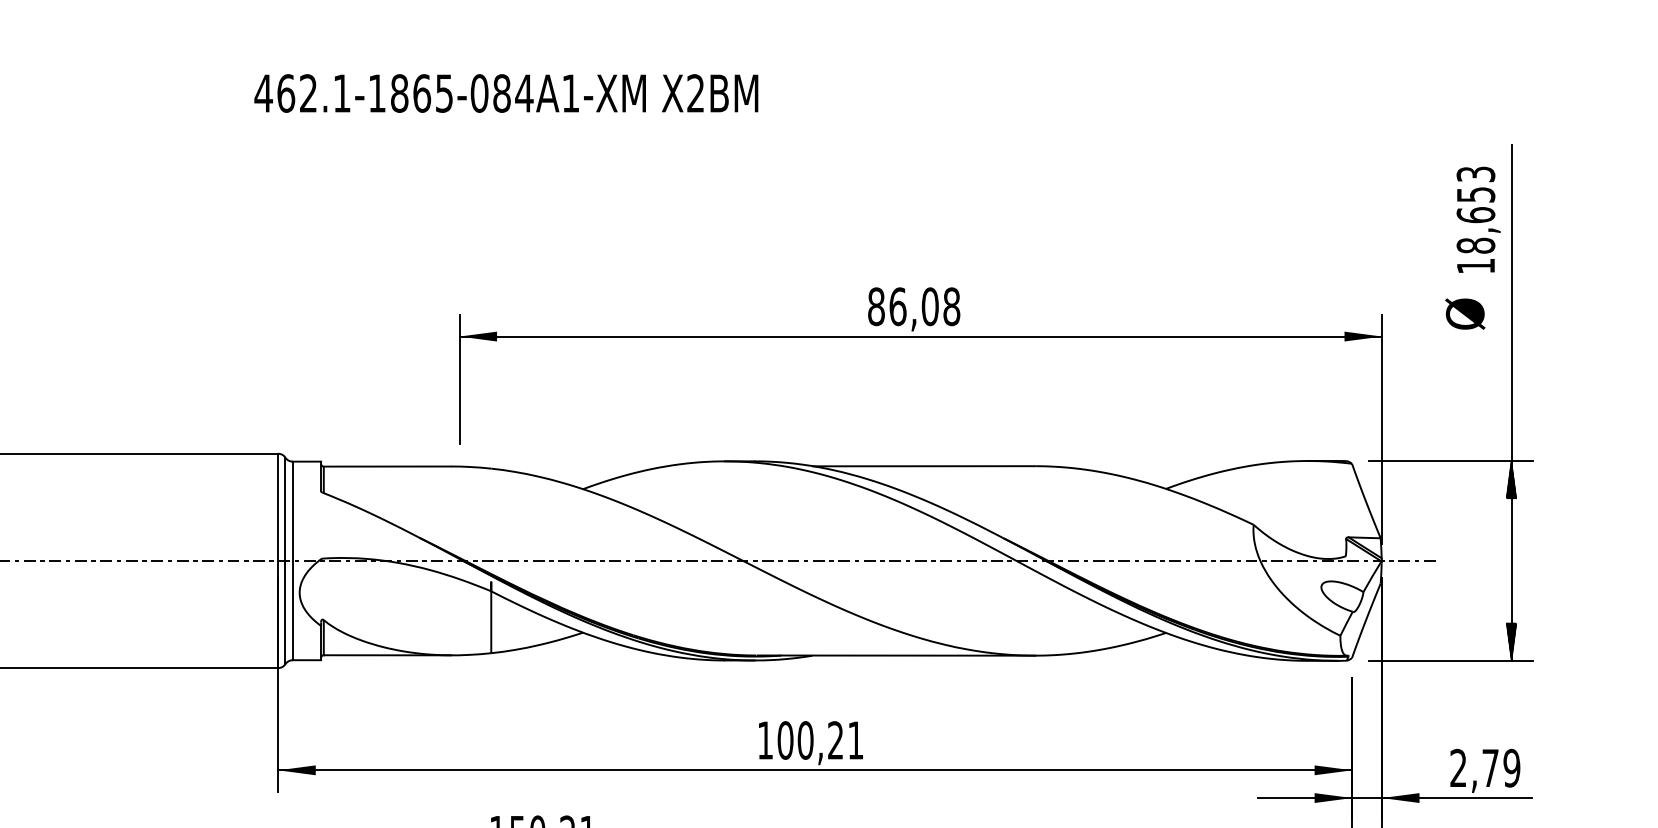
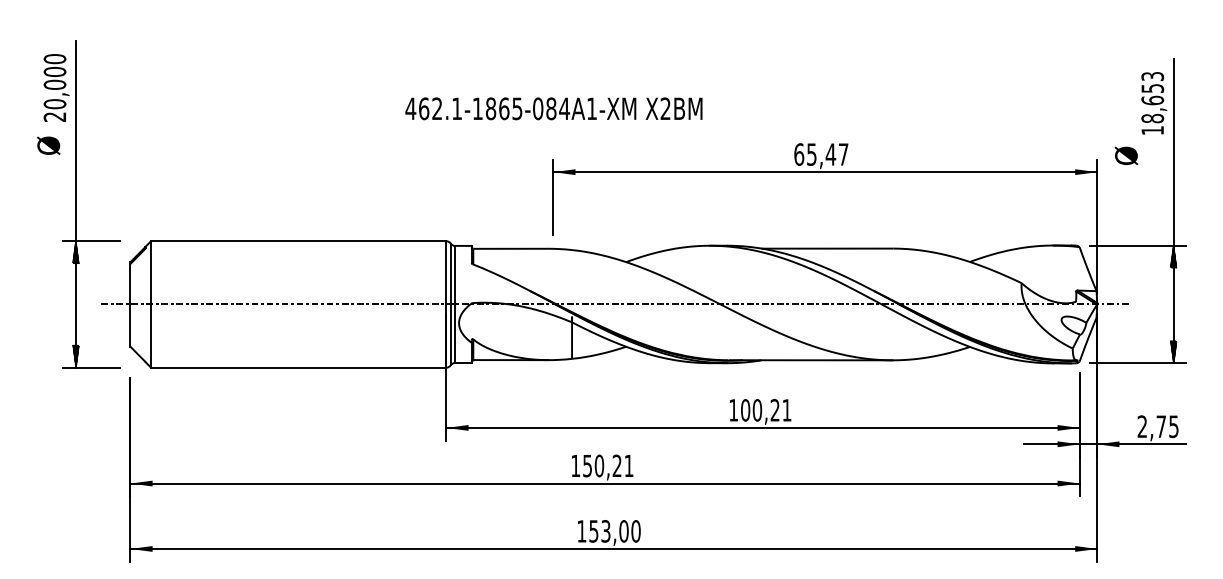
text: (505, 92) -> (553, 108), moved
text: (914, 306) -> (821, 154), 86,08 -> 65,47
text: (1465, 313) -> (1126, 155), moved
text: (1511, 767) -> (1173, 426), 2,79 -> 2,75

